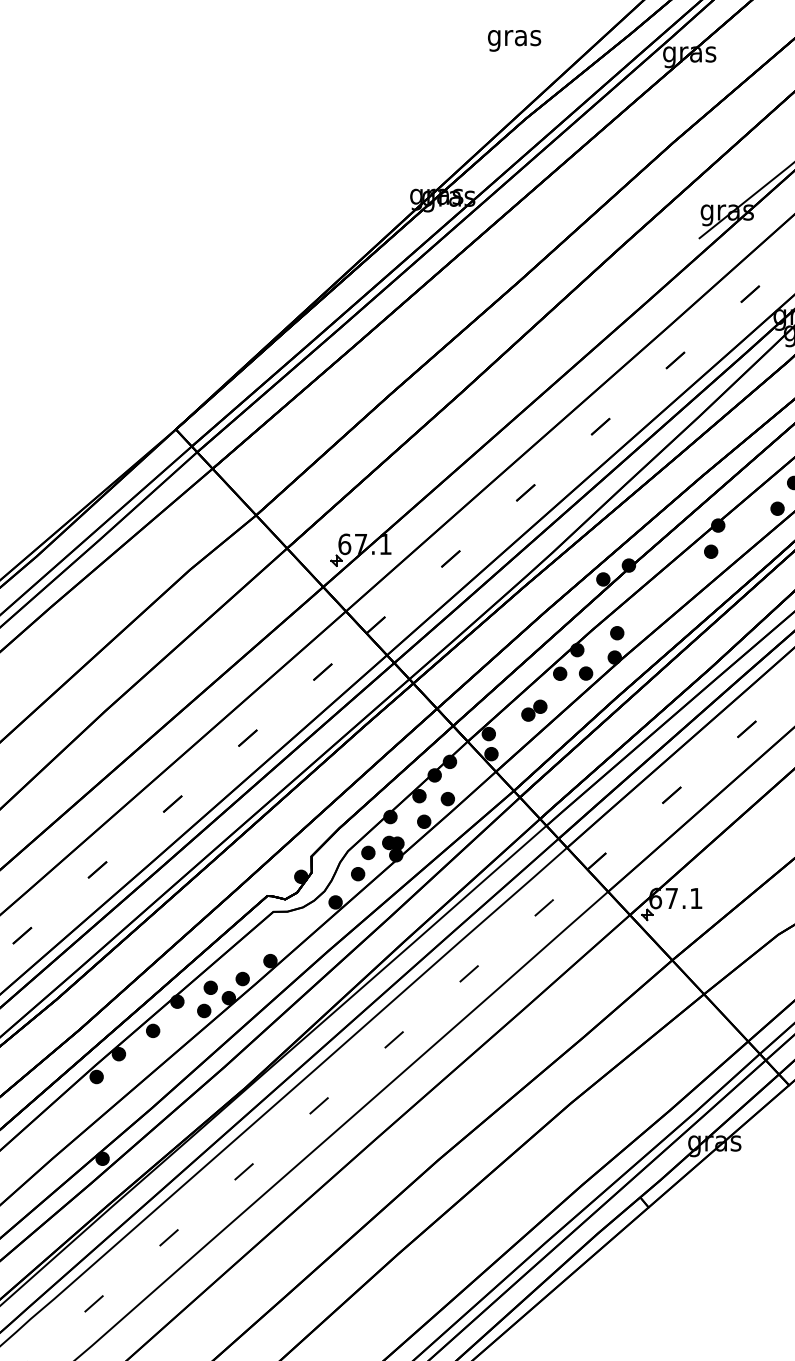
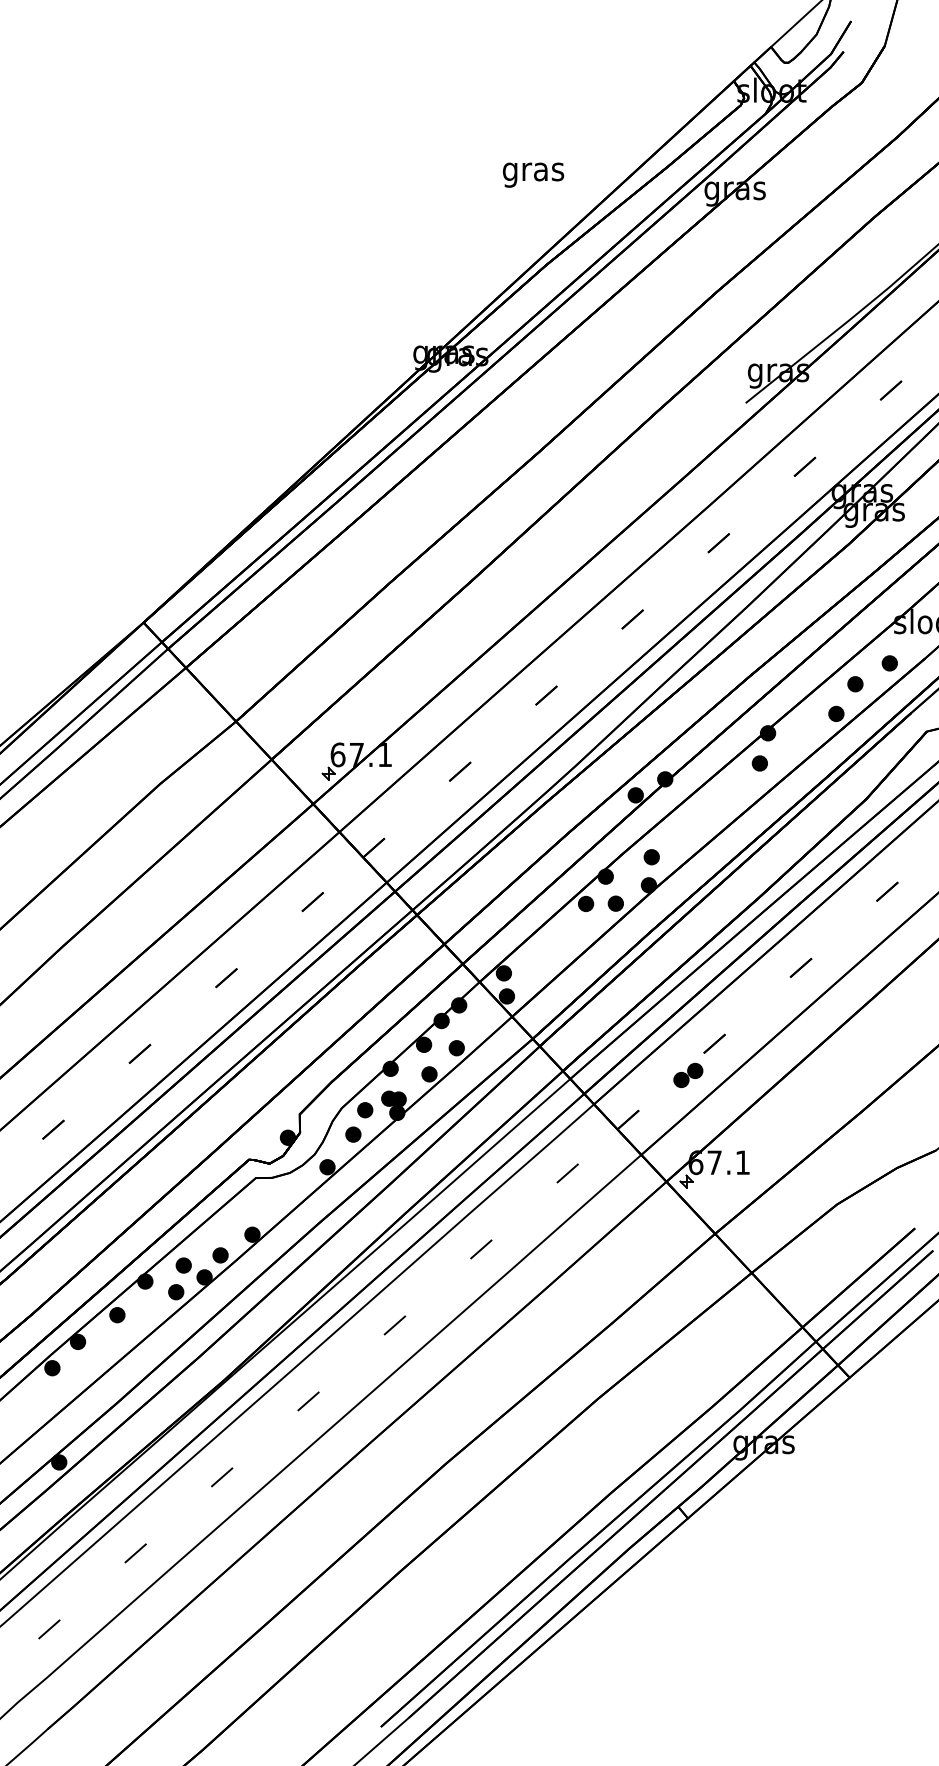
part: (534, 710) -> (688, 1075), moved

